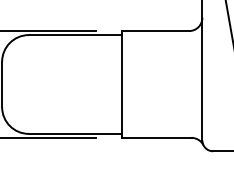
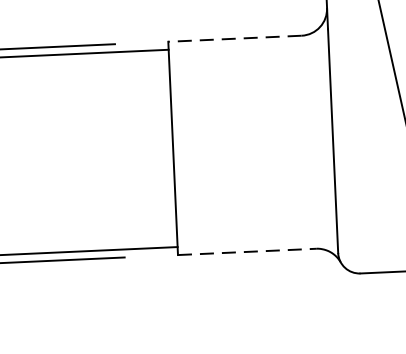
line: (155, 31) -> (234, 39), solid -> dashed
line: (156, 137) -> (246, 251), solid -> dashed

